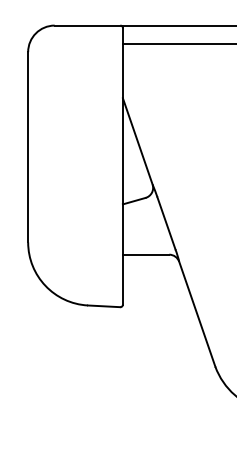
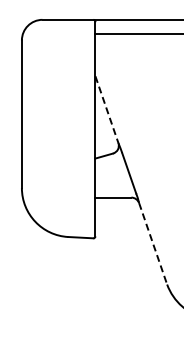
line: (138, 141) -> (107, 109), solid -> dashed
line: (197, 315) -> (153, 244), solid -> dashed

